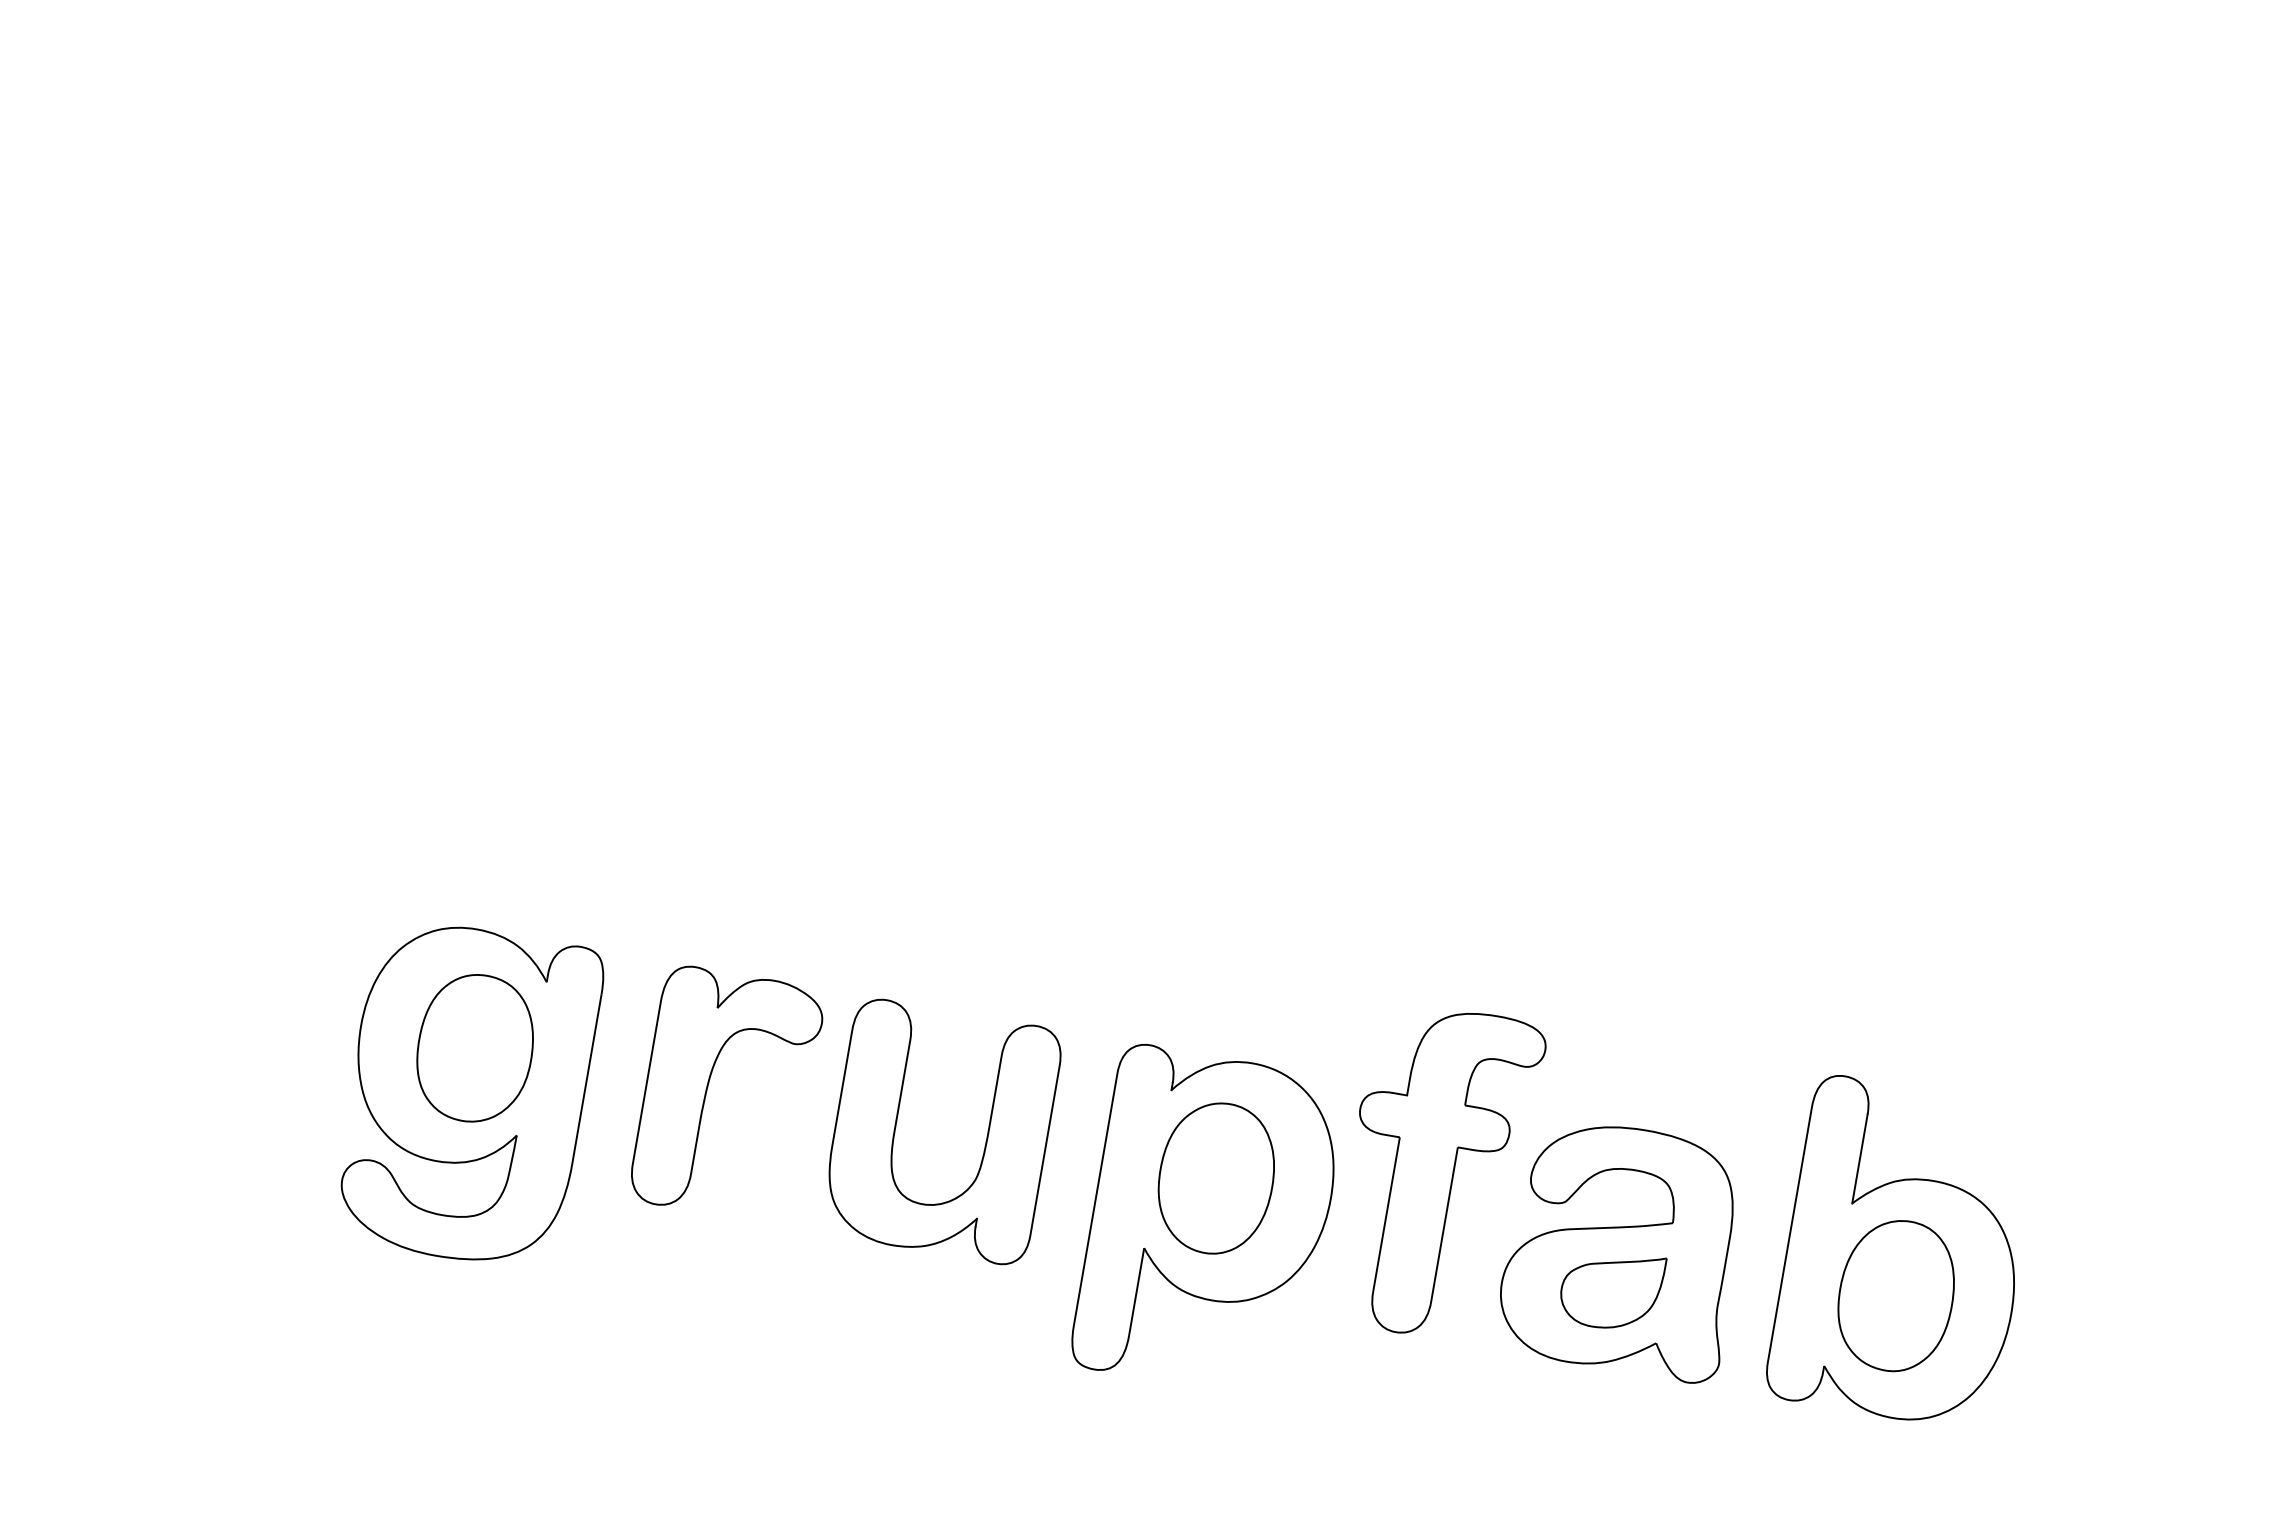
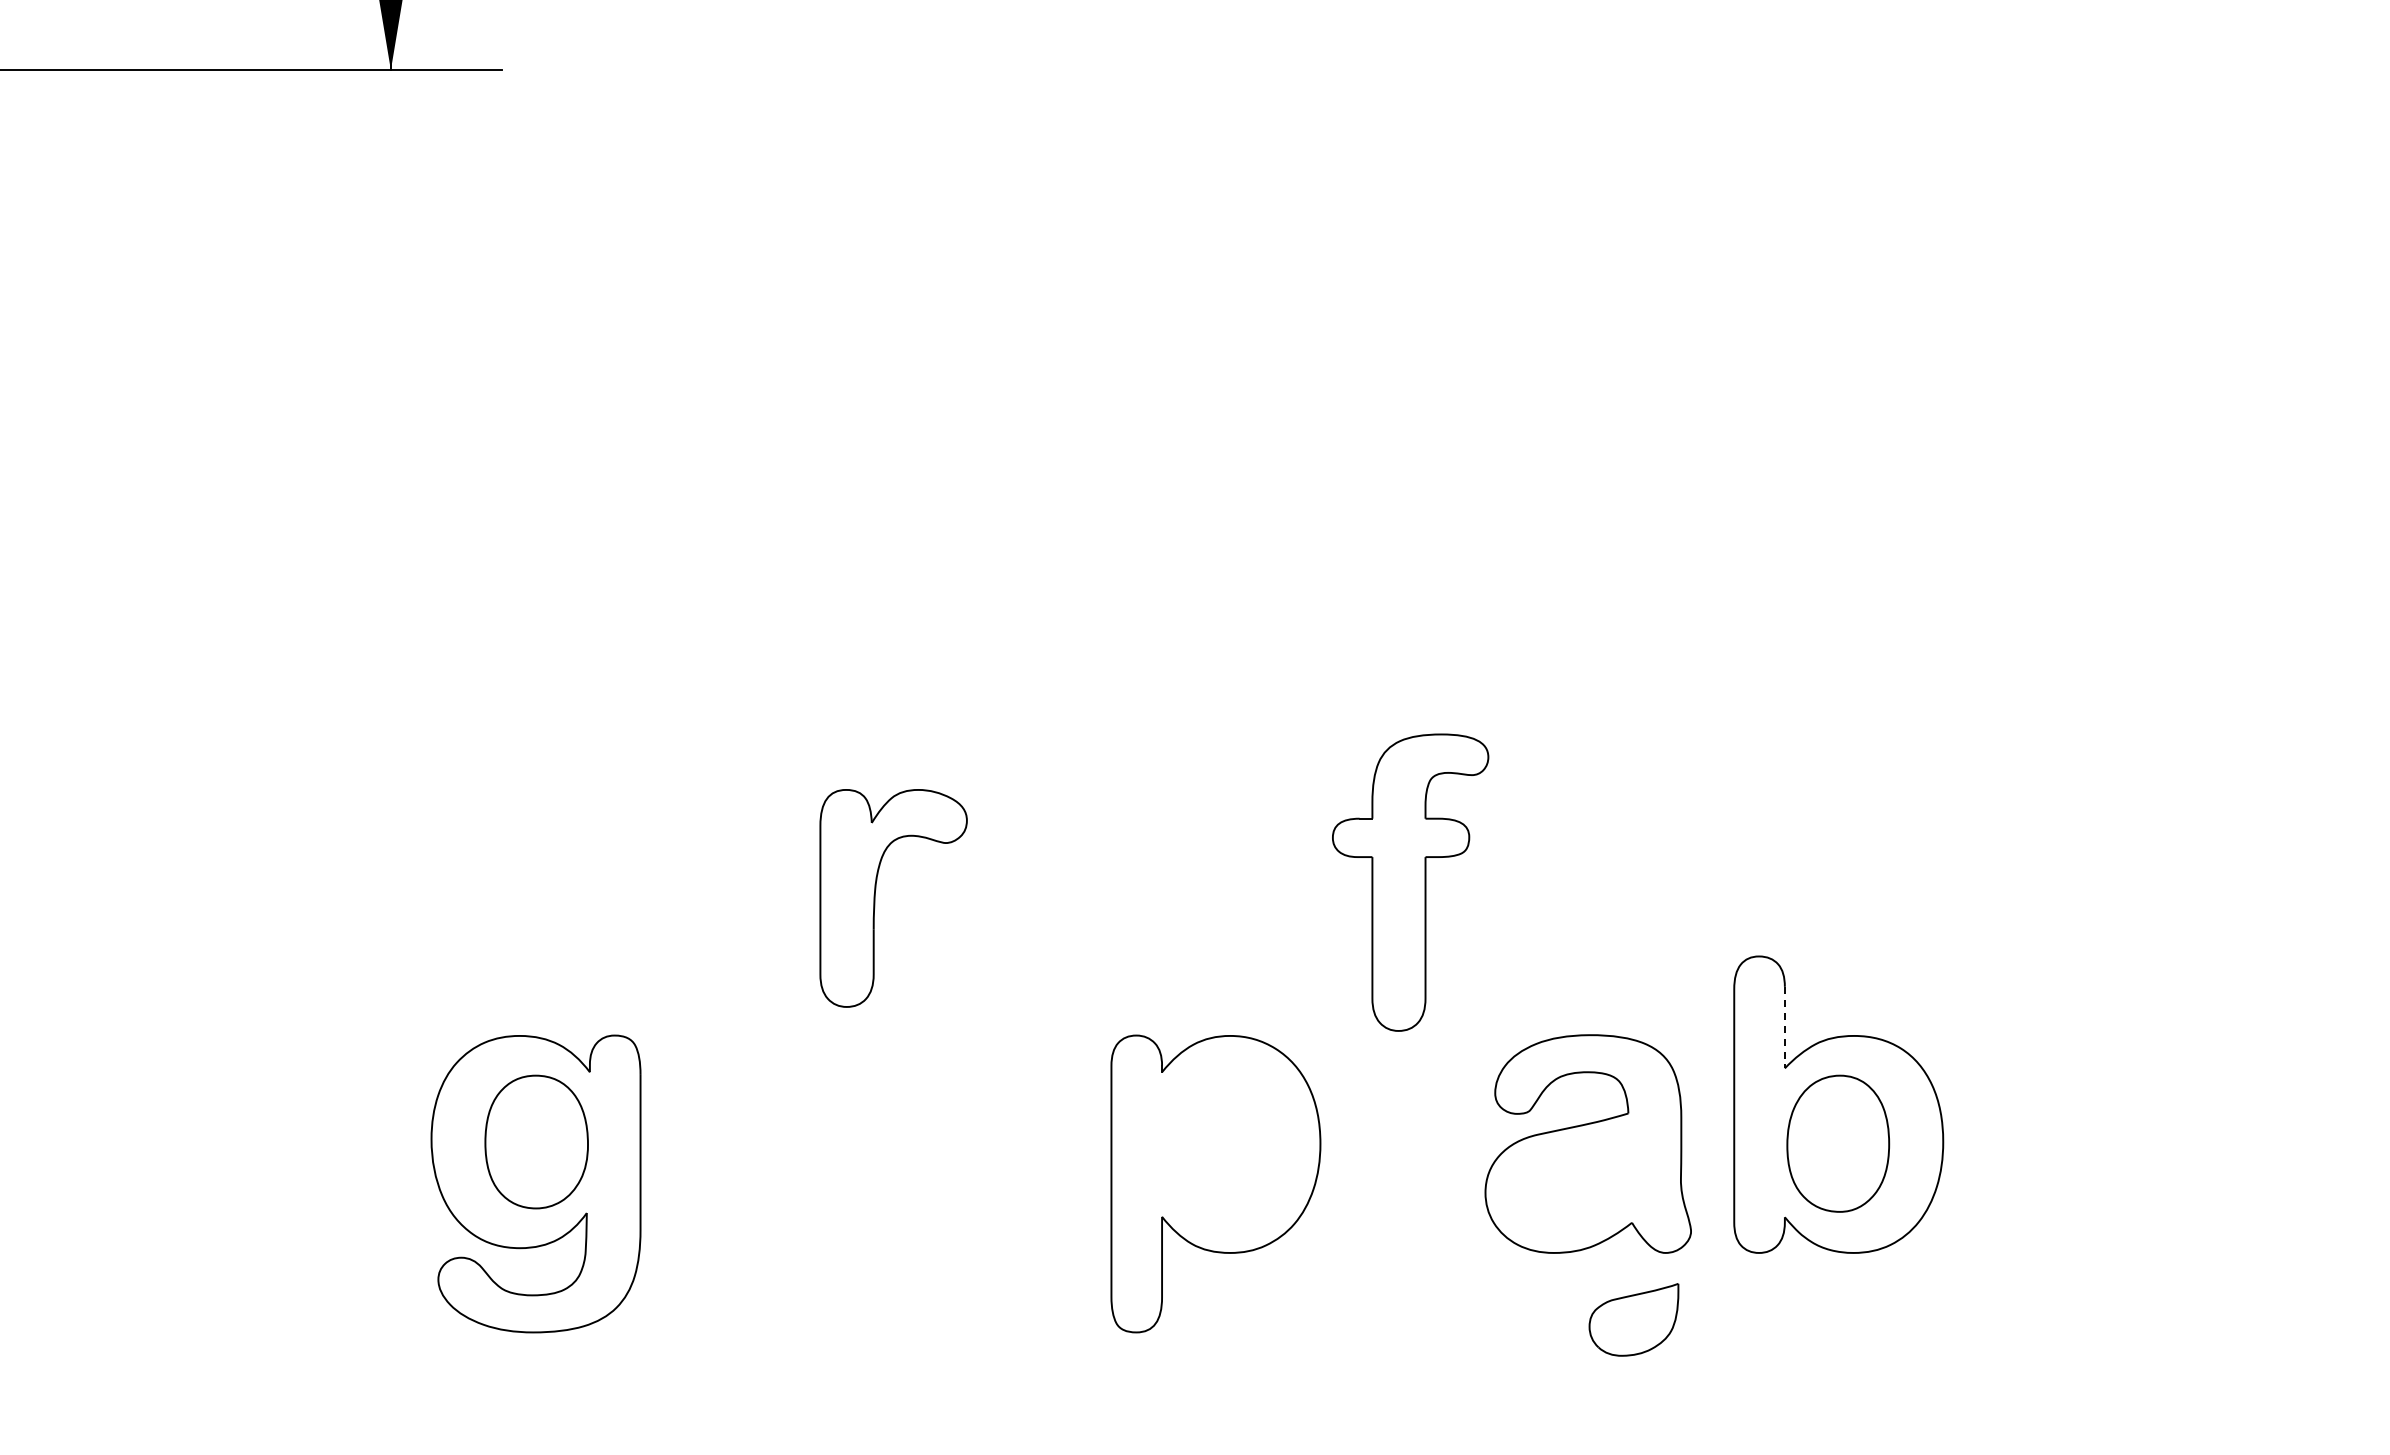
part: (707, 1091) -> (875, 898), moved
part: (896, 1123) -> (922, 1144), removed
line: (1859, 1158) -> (1784, 1027), solid -> dashed
part: (1436, 1172) -> (1410, 882), moved
part: (1216, 1178) -> (1215, 1143), removed
part: (1611, 1288) -> (1633, 1319), moved

